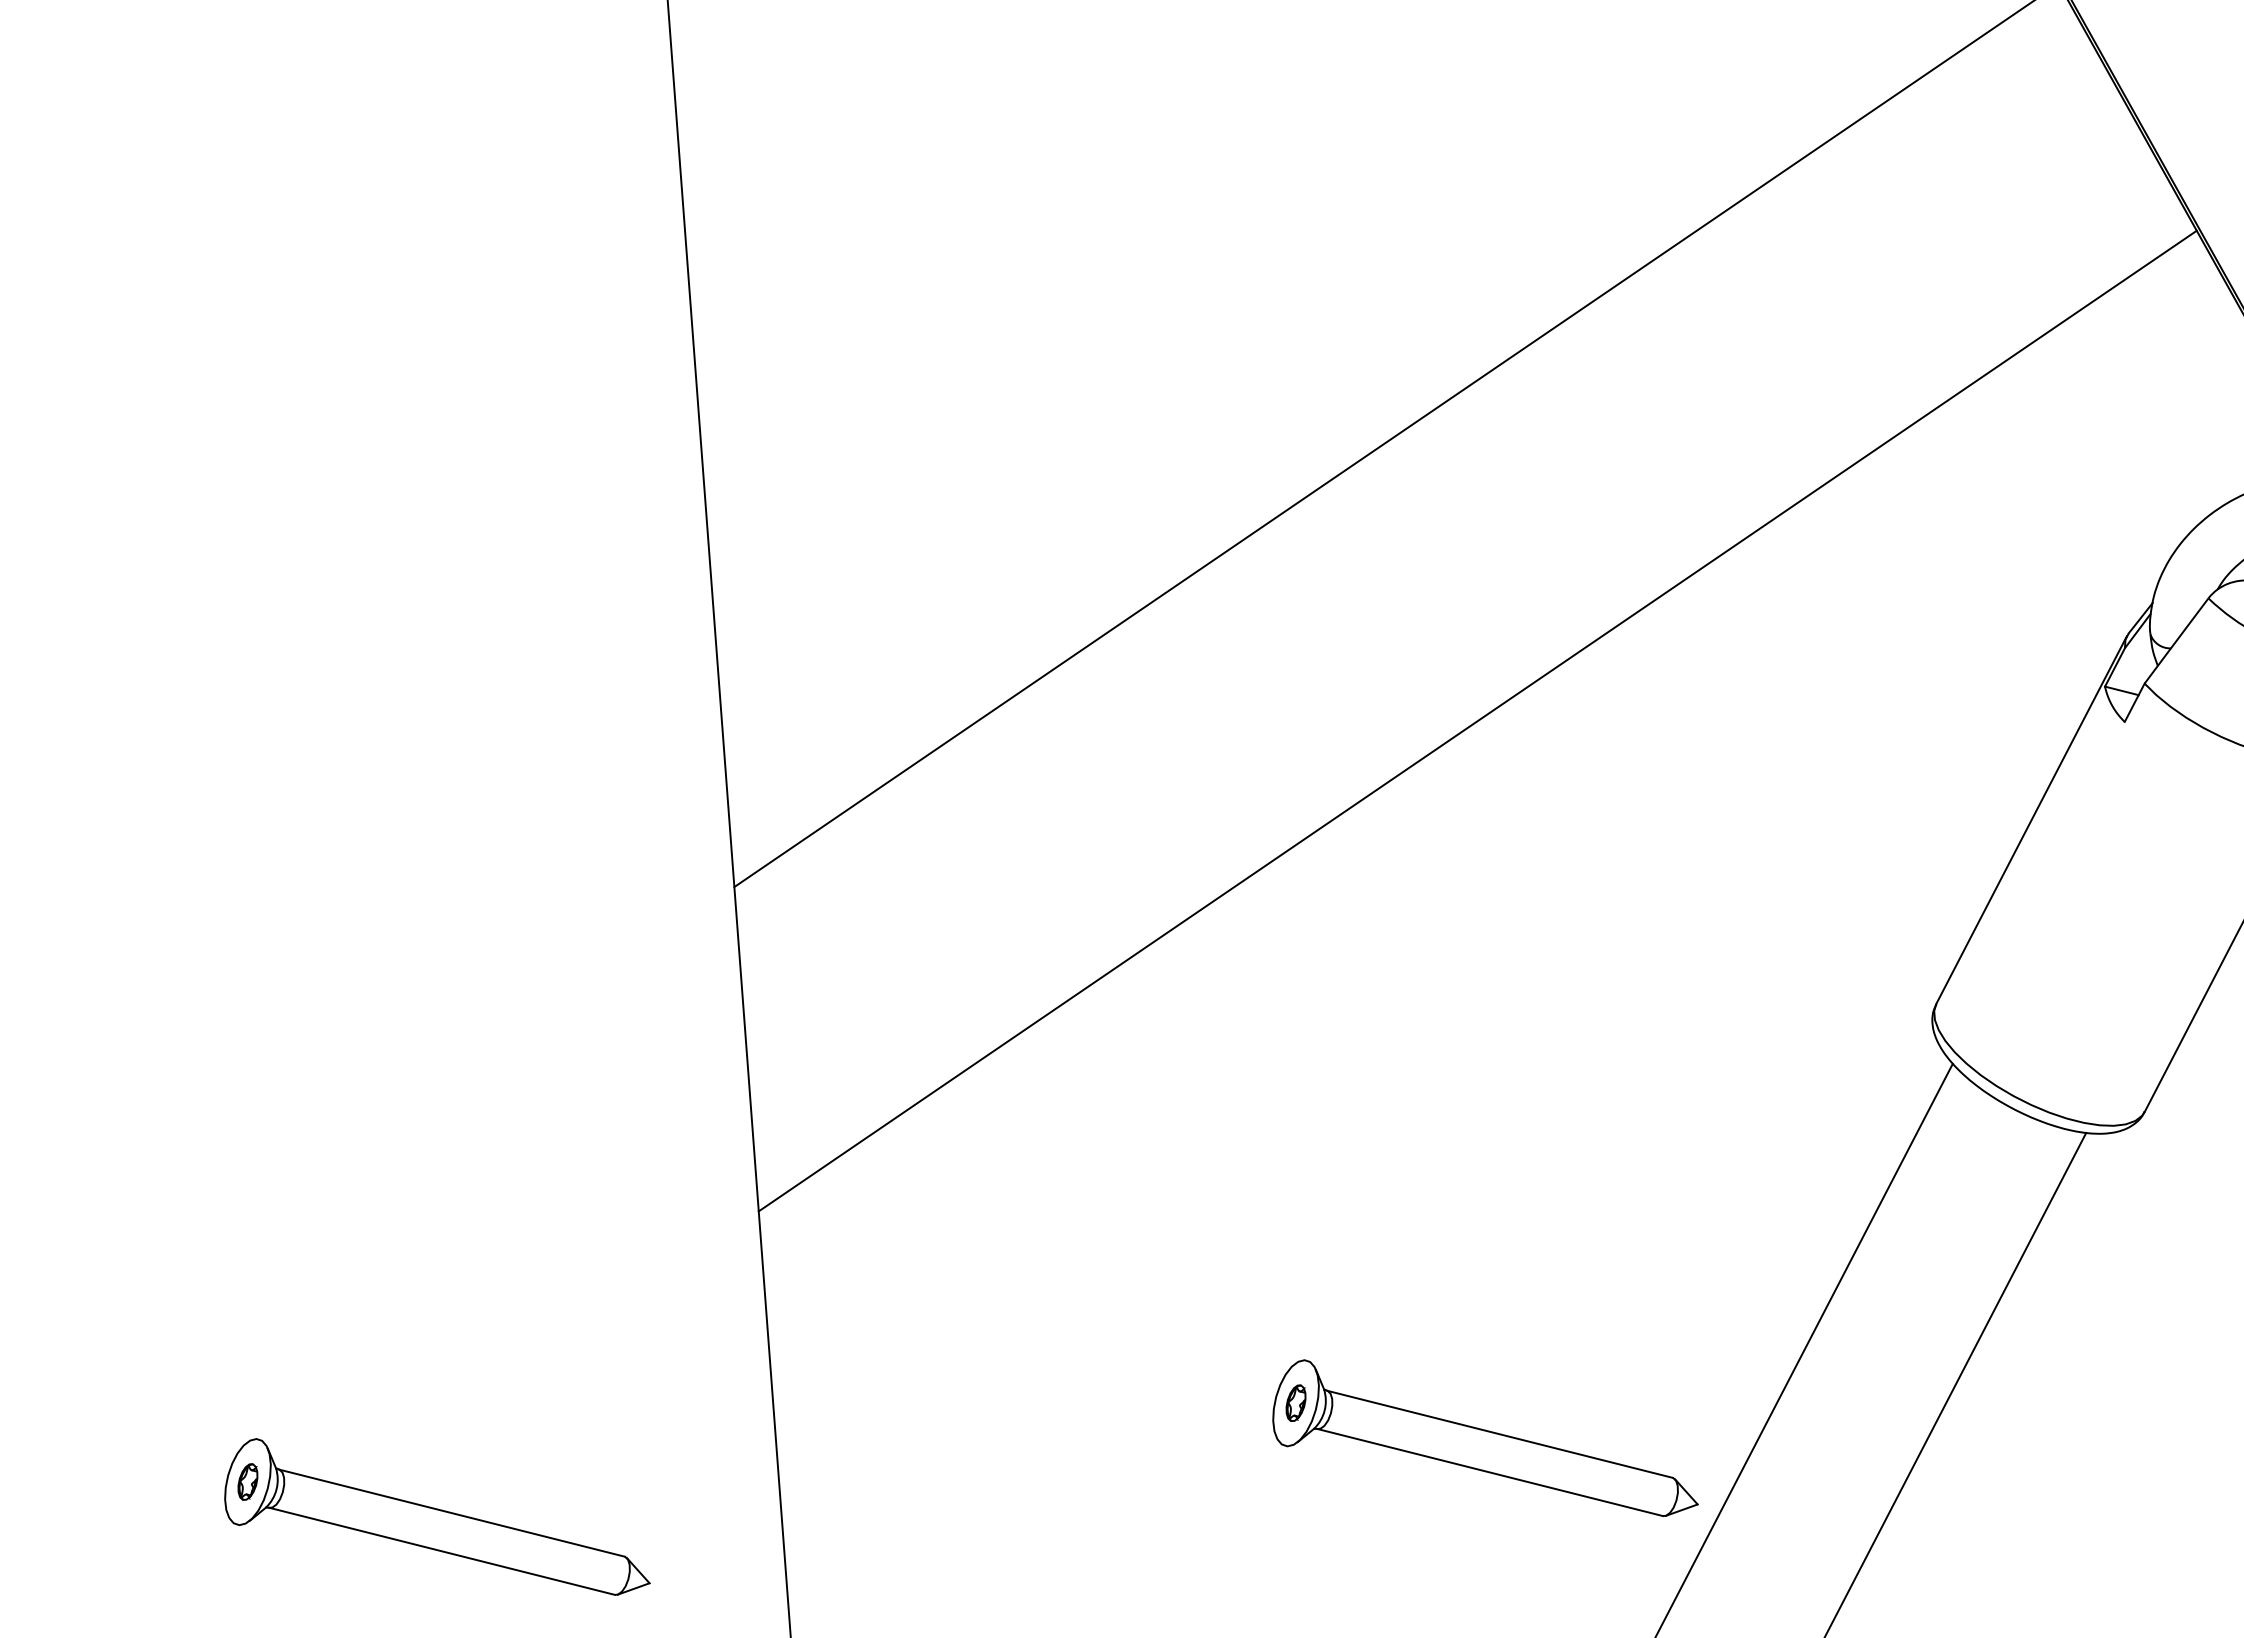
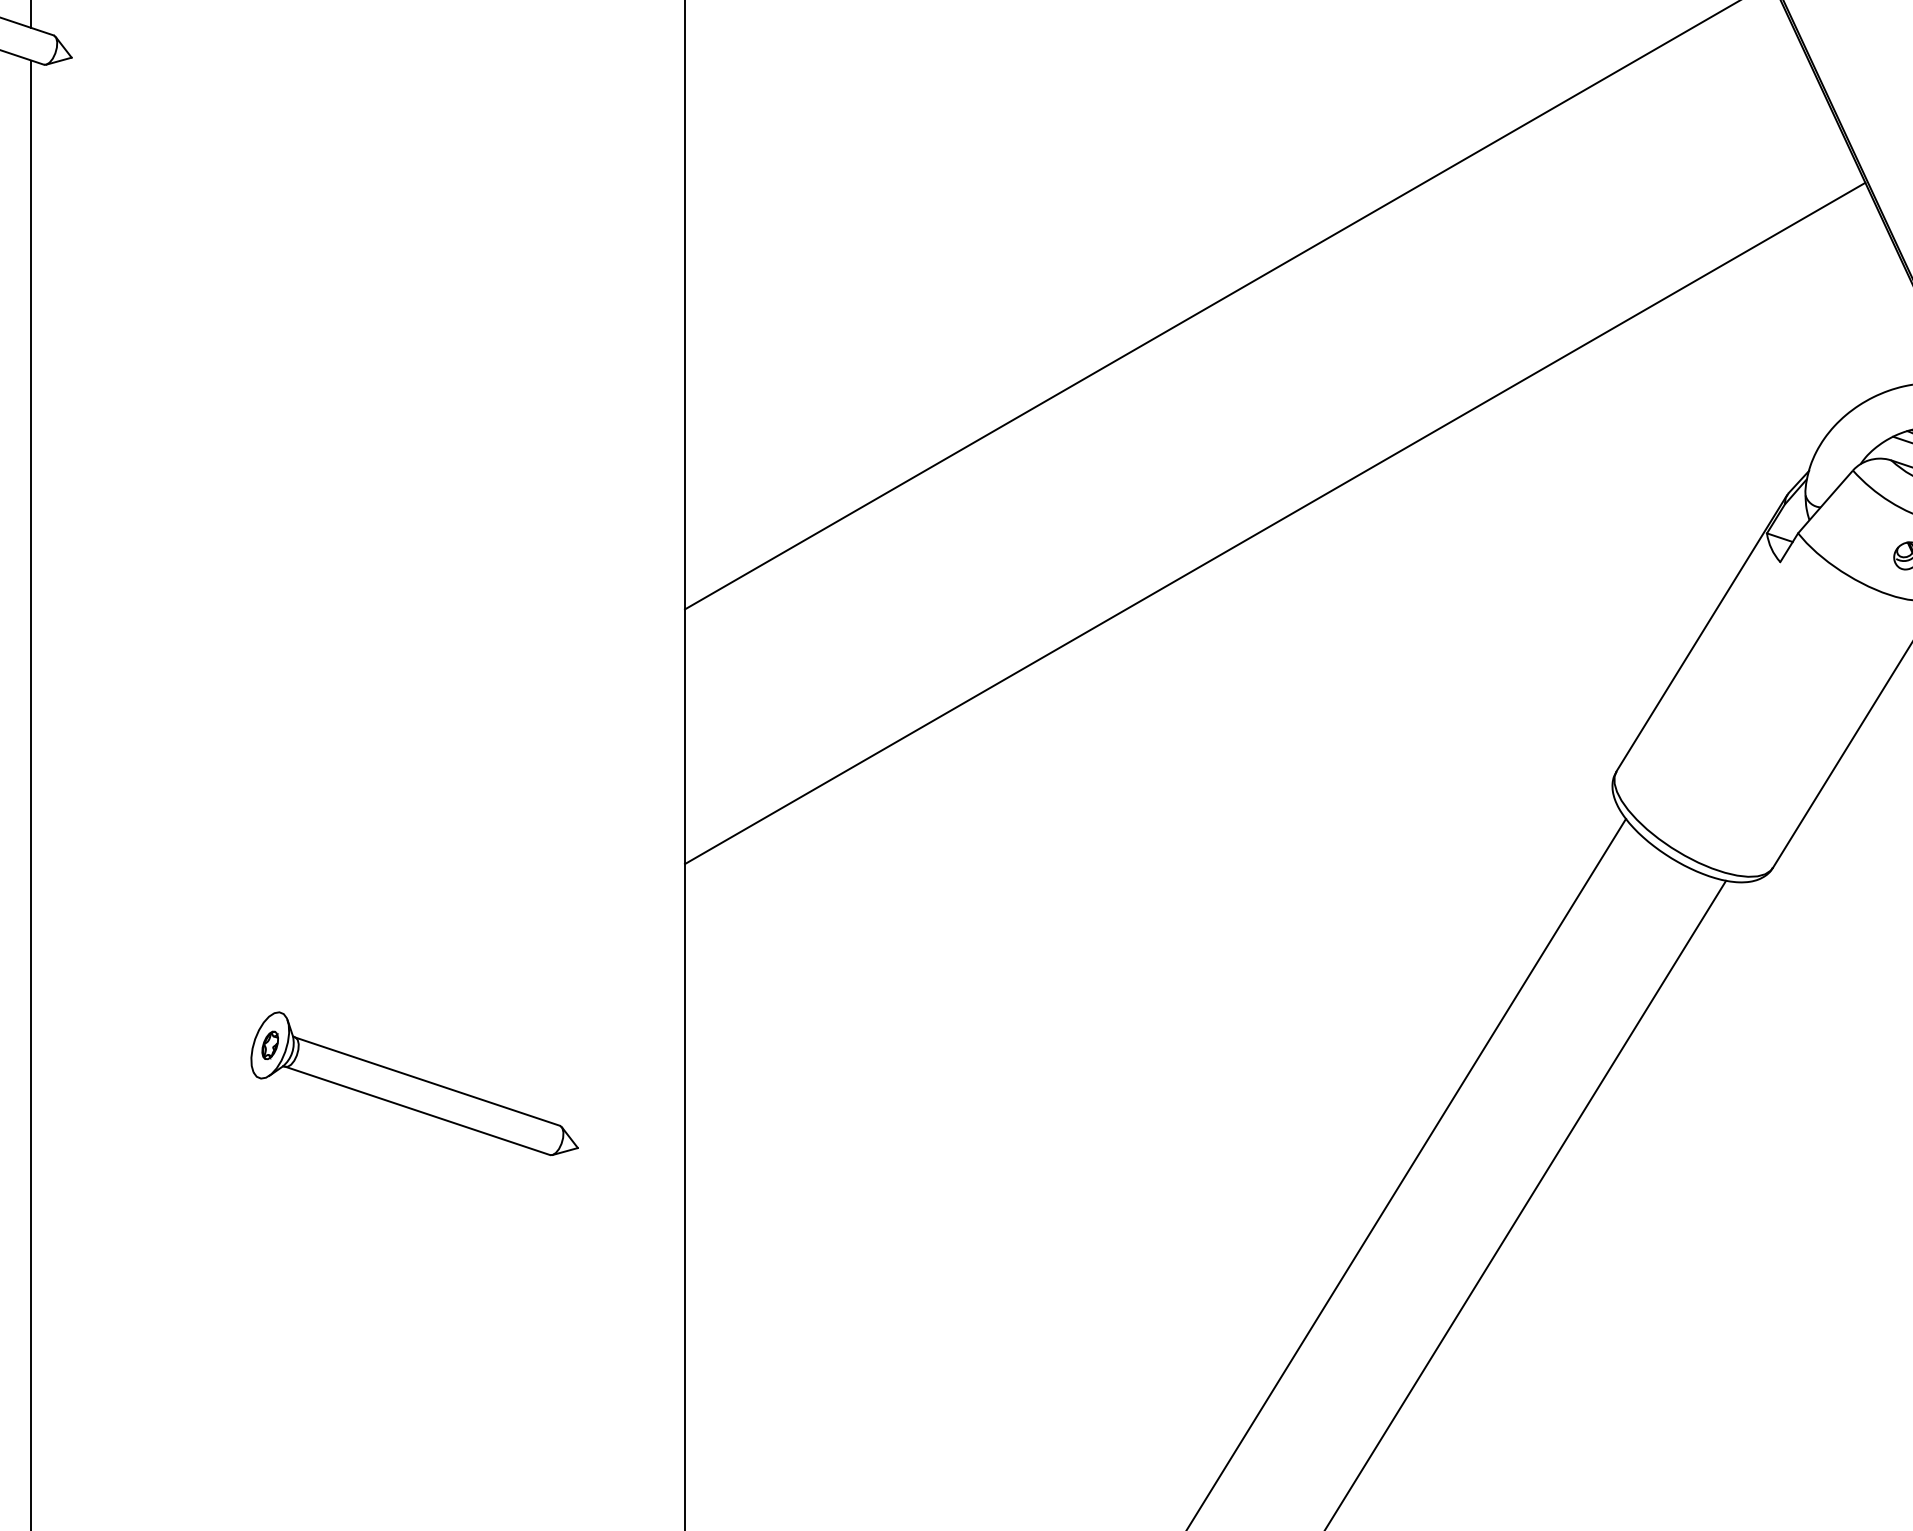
part: (1483, 1437) -> (1237, 1083), removed

